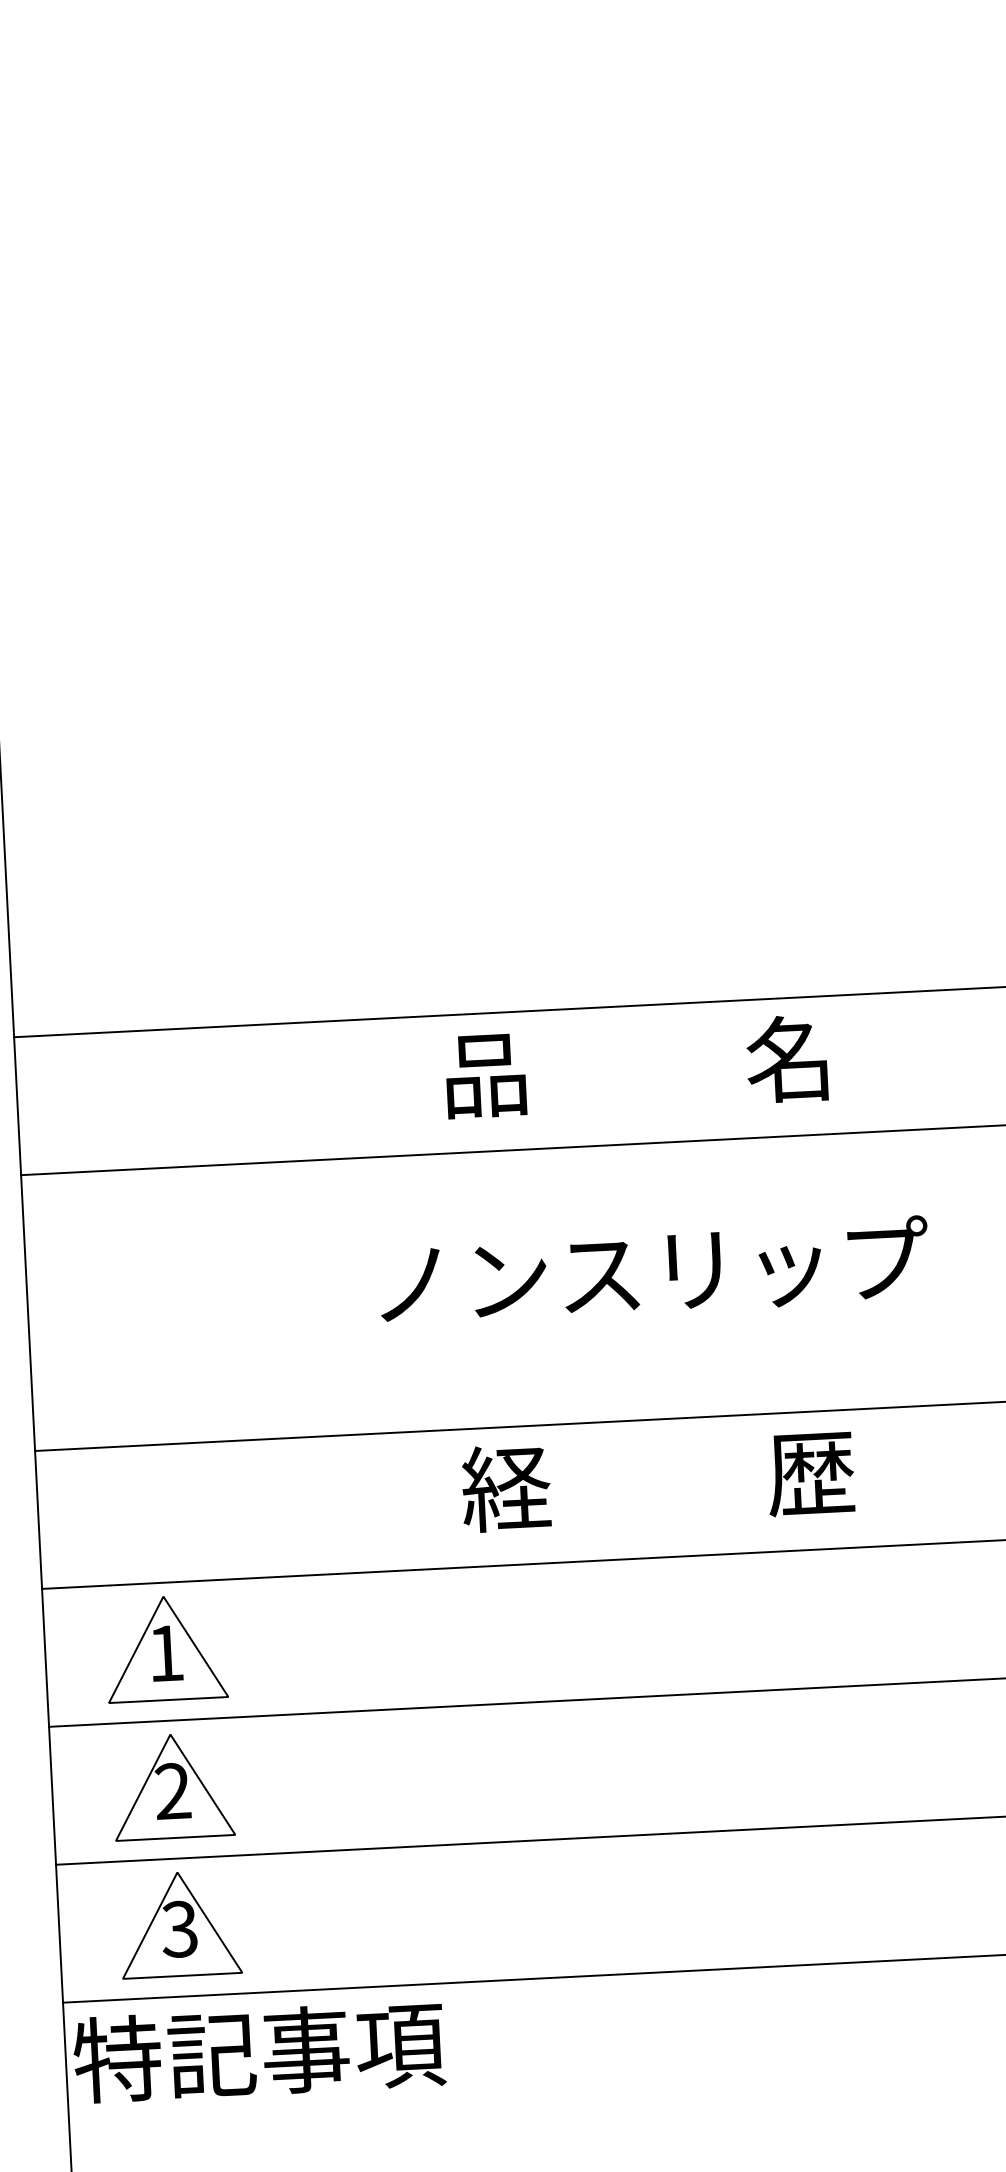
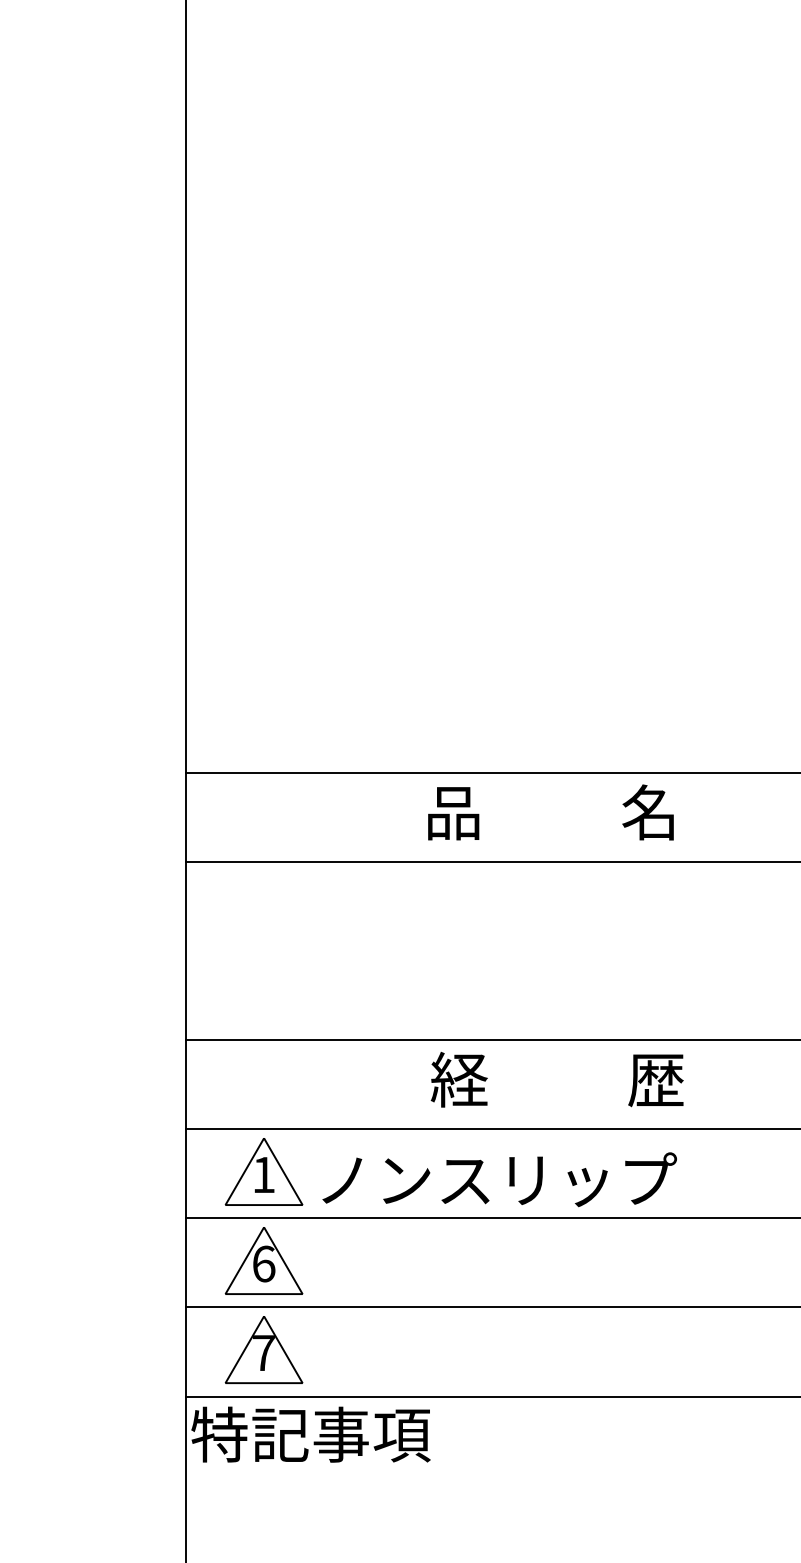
text: (635, 1066) -> (550, 812), moved
text: (653, 1270) -> (499, 1179), moved
text: (656, 1480) -> (556, 1079), moved
text: (172, 1790) -> (263, 1263), 2 -> 6
text: (179, 1928) -> (263, 1352), 3 -> 7

